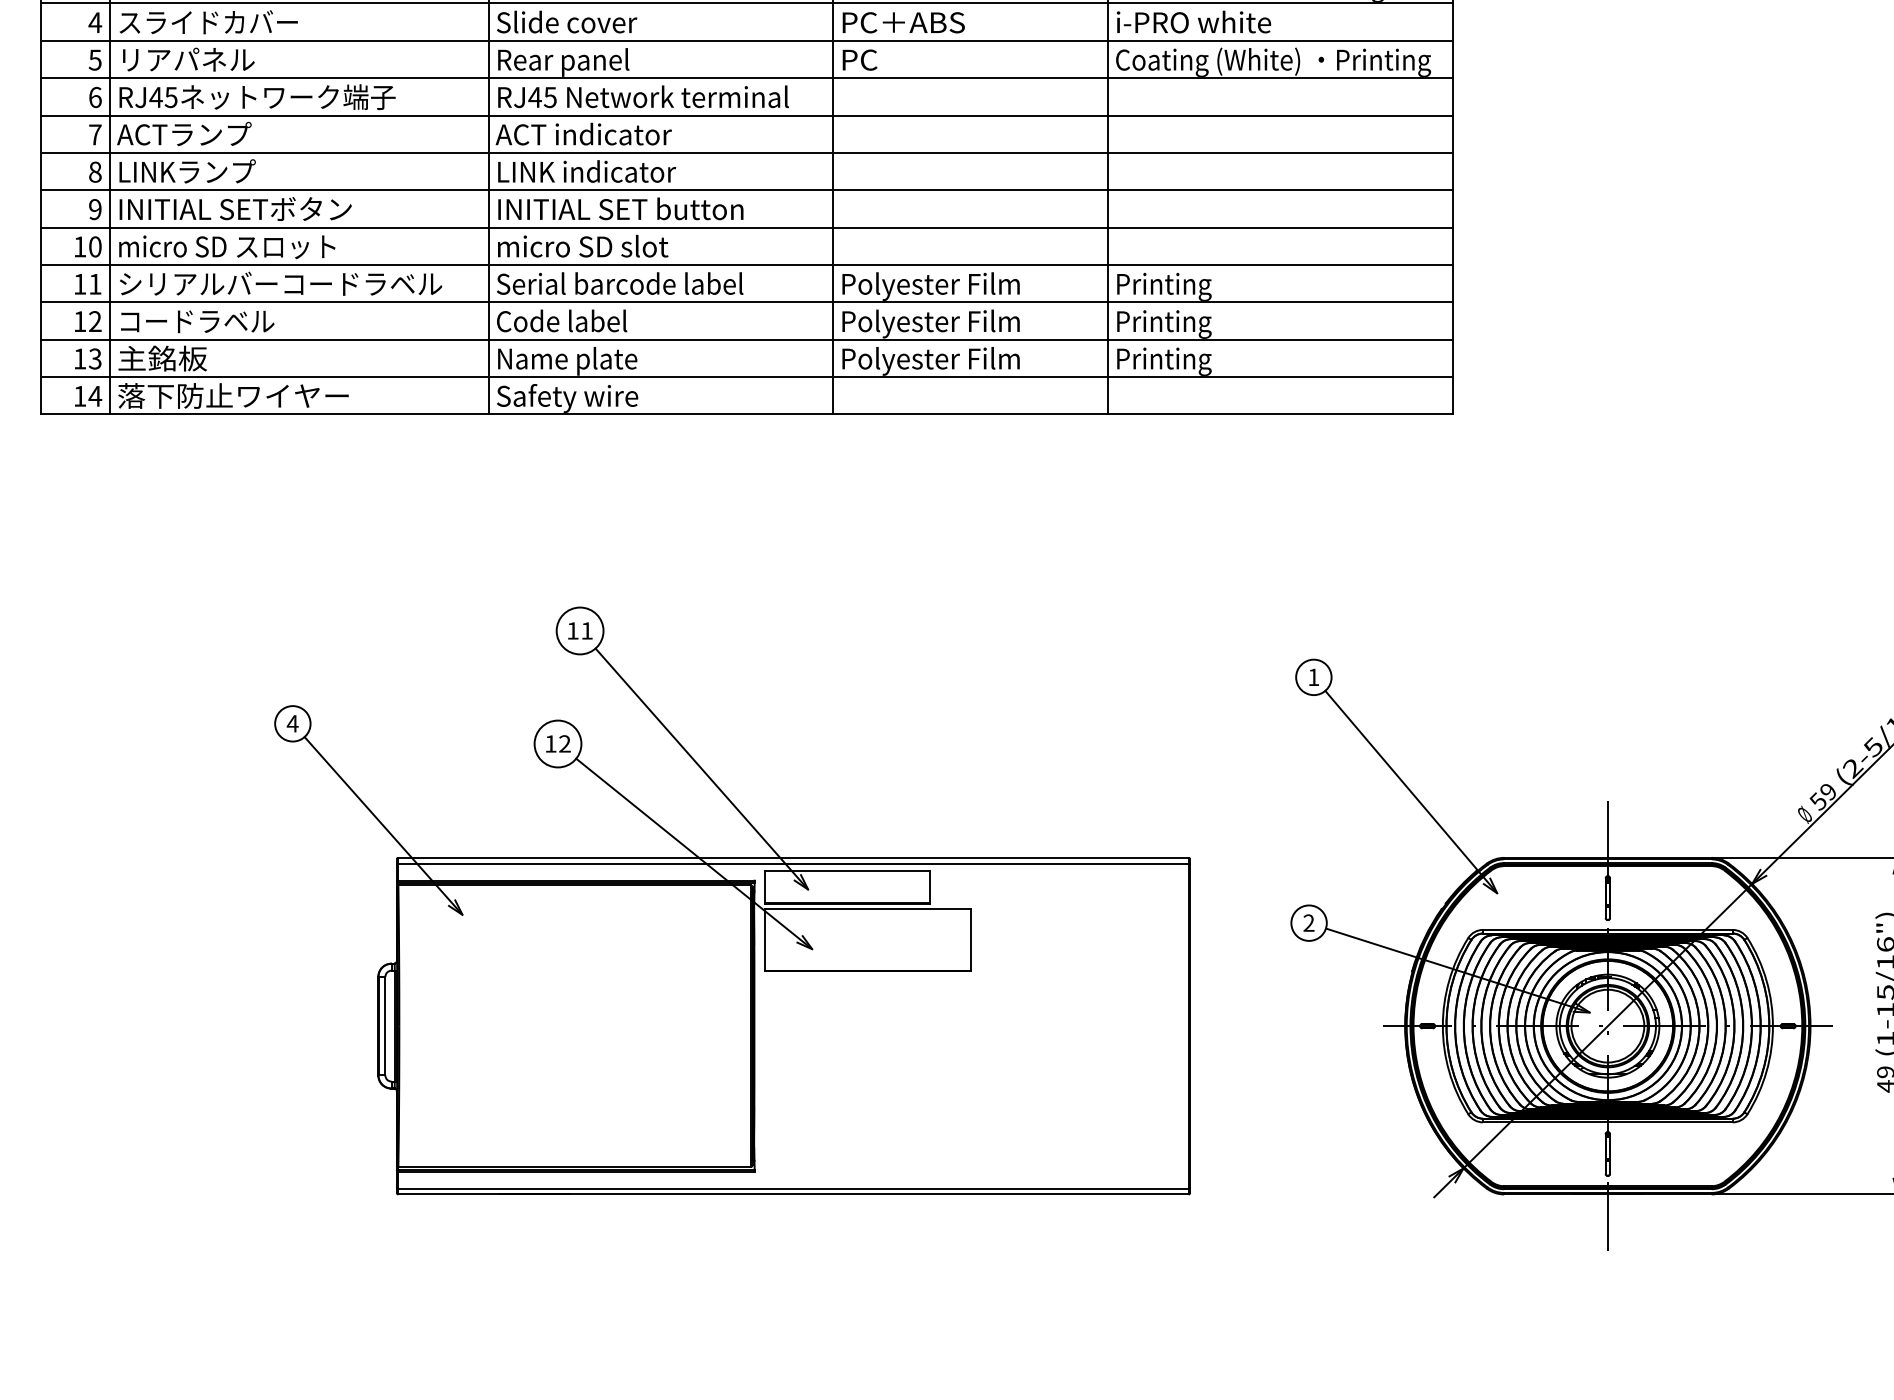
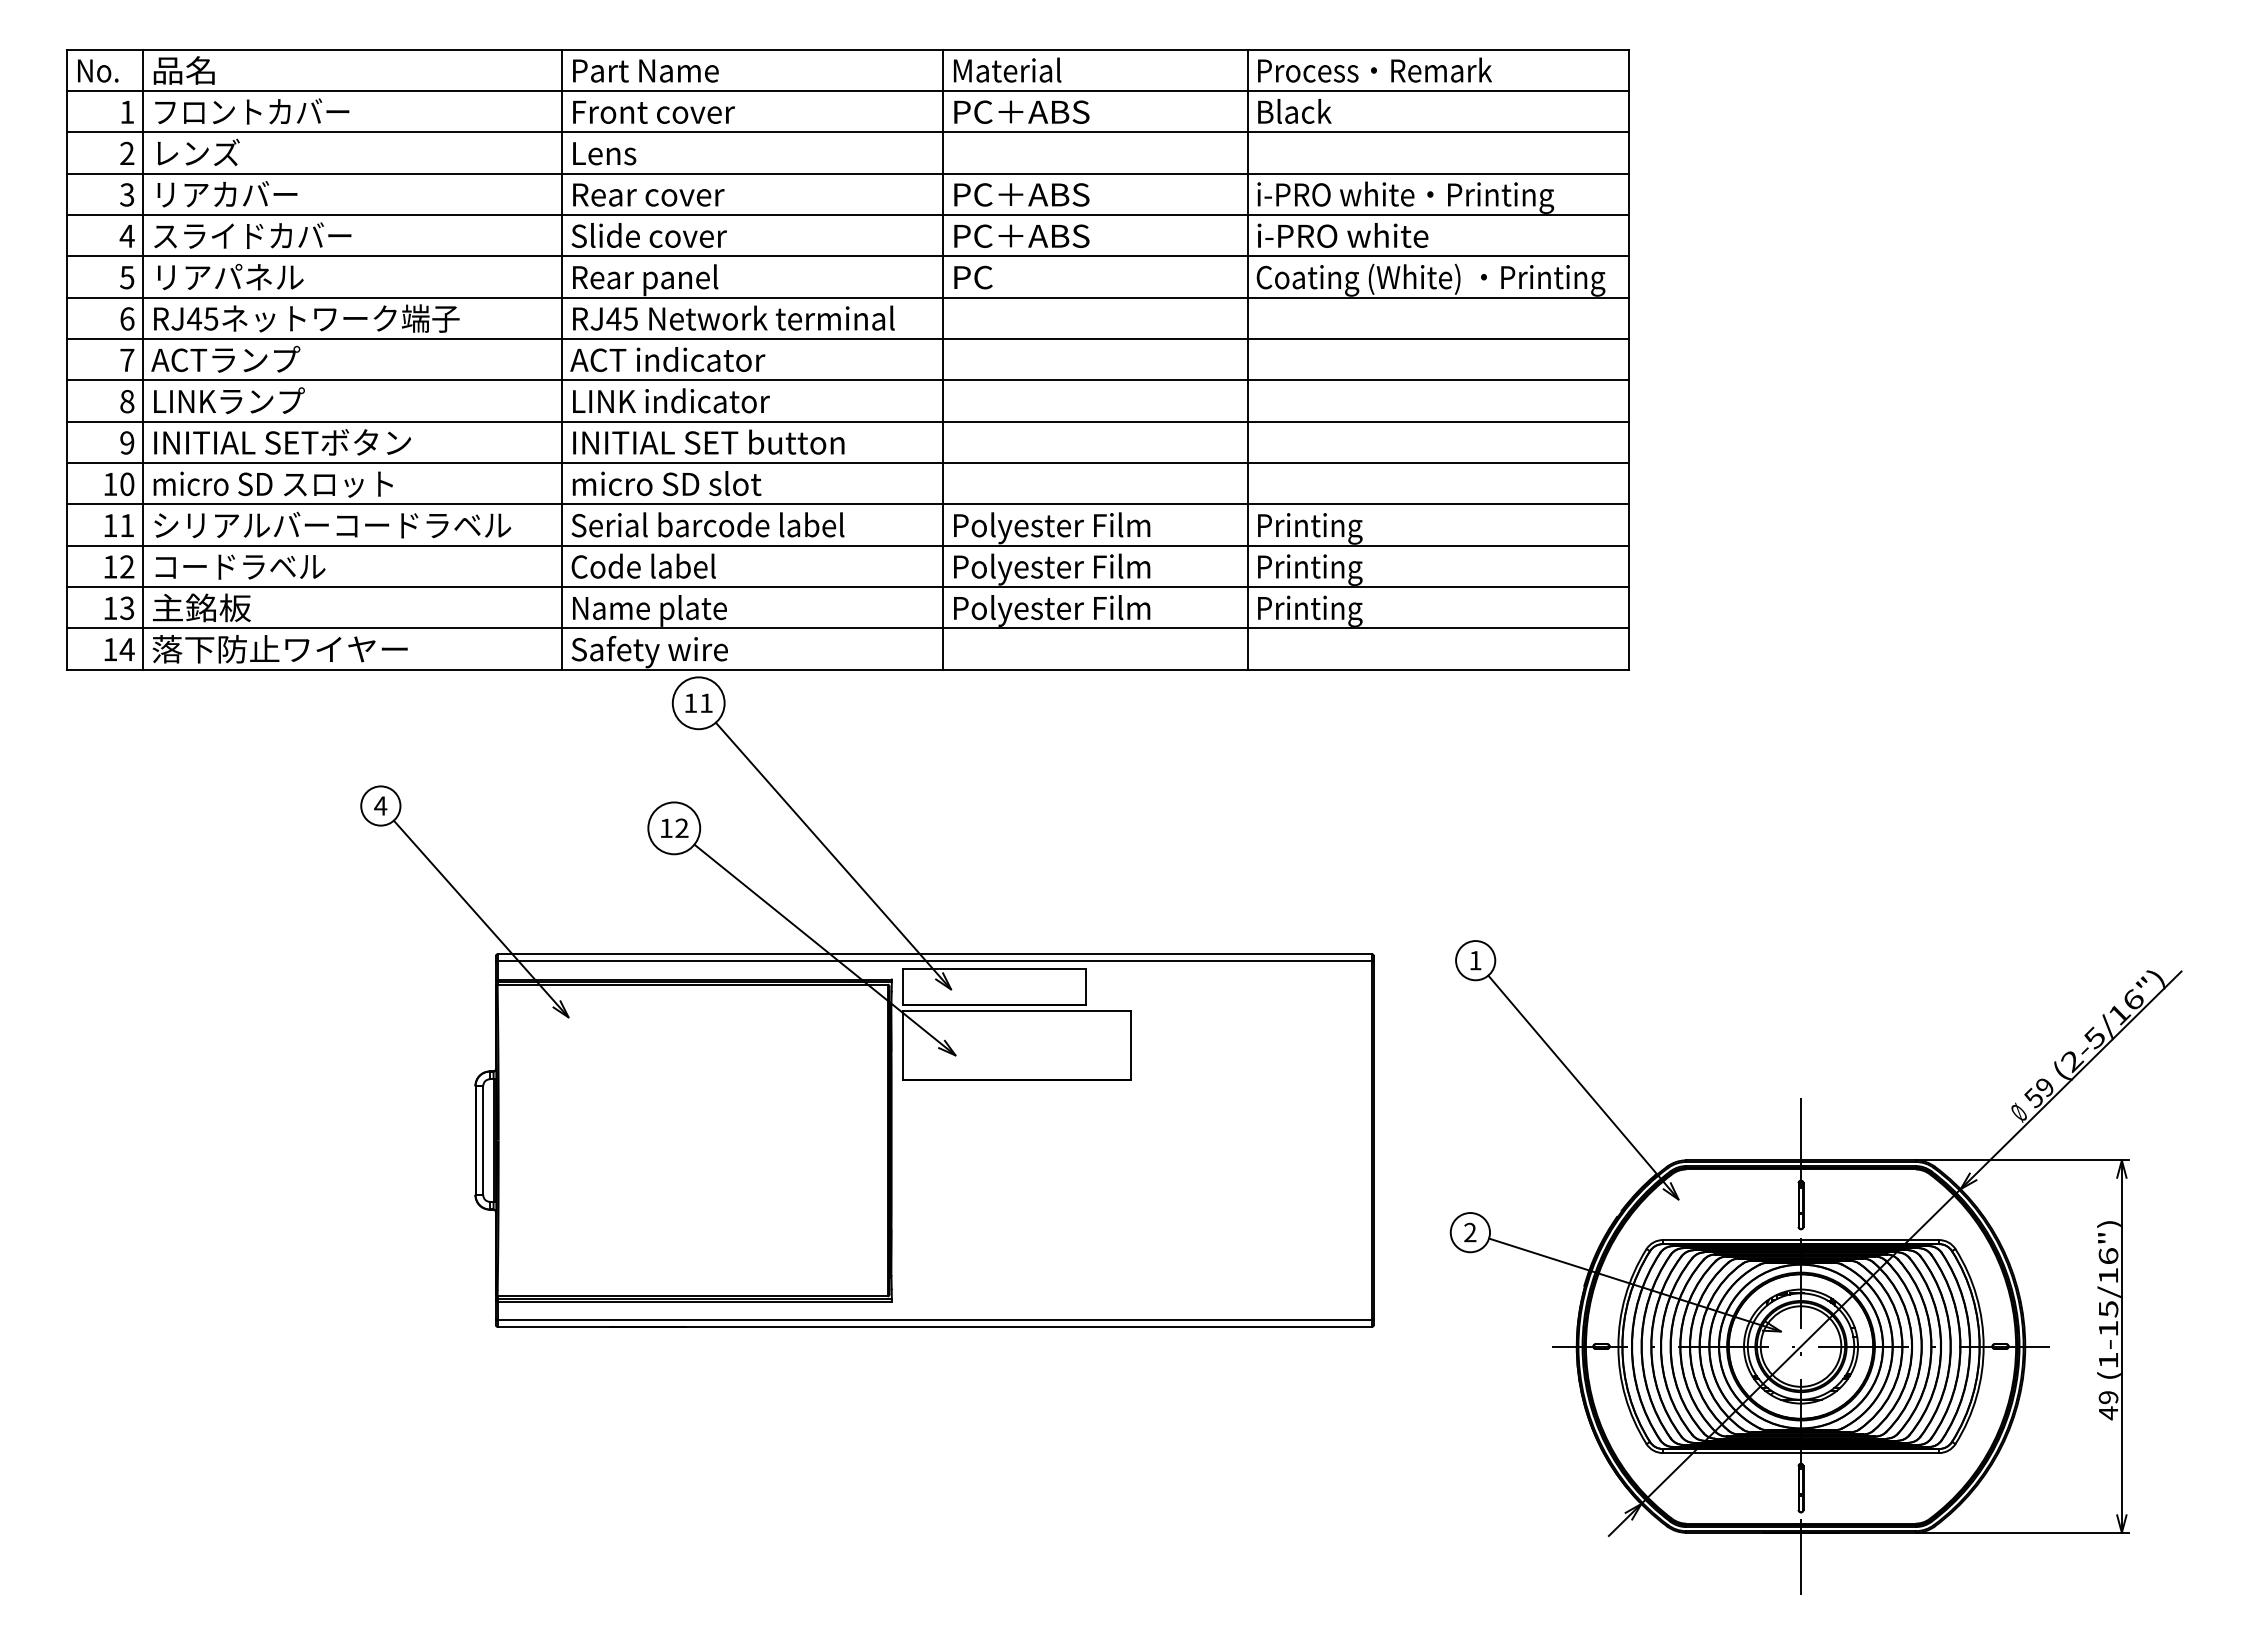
part: (732, 900) -> (867, 1001), moved

